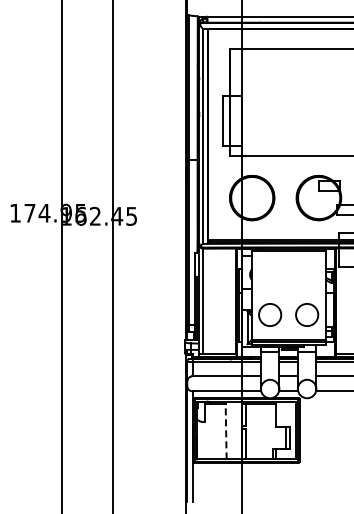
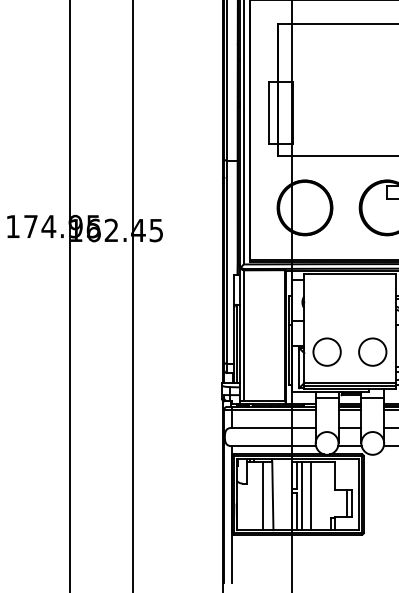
line: (218, 431) -> (263, 495), added
line: (226, 431) -> (273, 495), dashed -> solid
line: (249, 431) -> (301, 495), added
line: (257, 431) -> (311, 495), added

